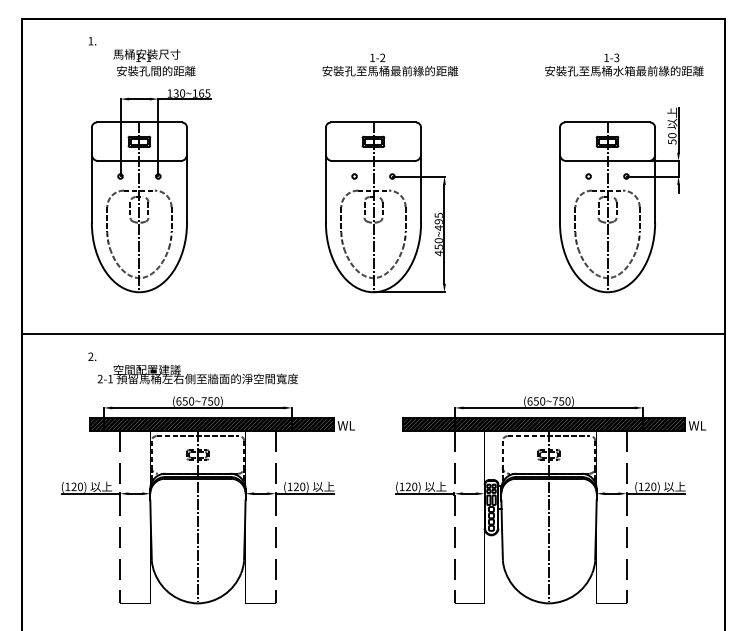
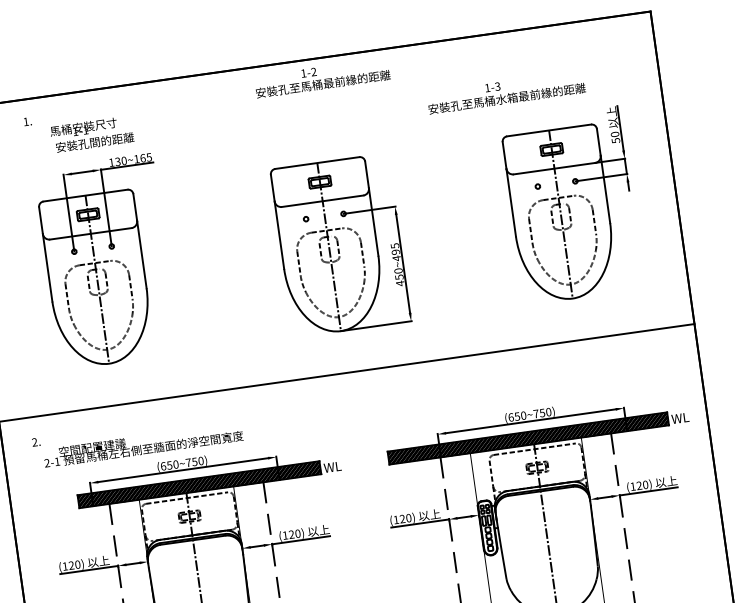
text: (390, 64) -> (322, 77), moved
text: (624, 64) -> (506, 92), moved
text: (192, 368) -> (137, 439), moved

